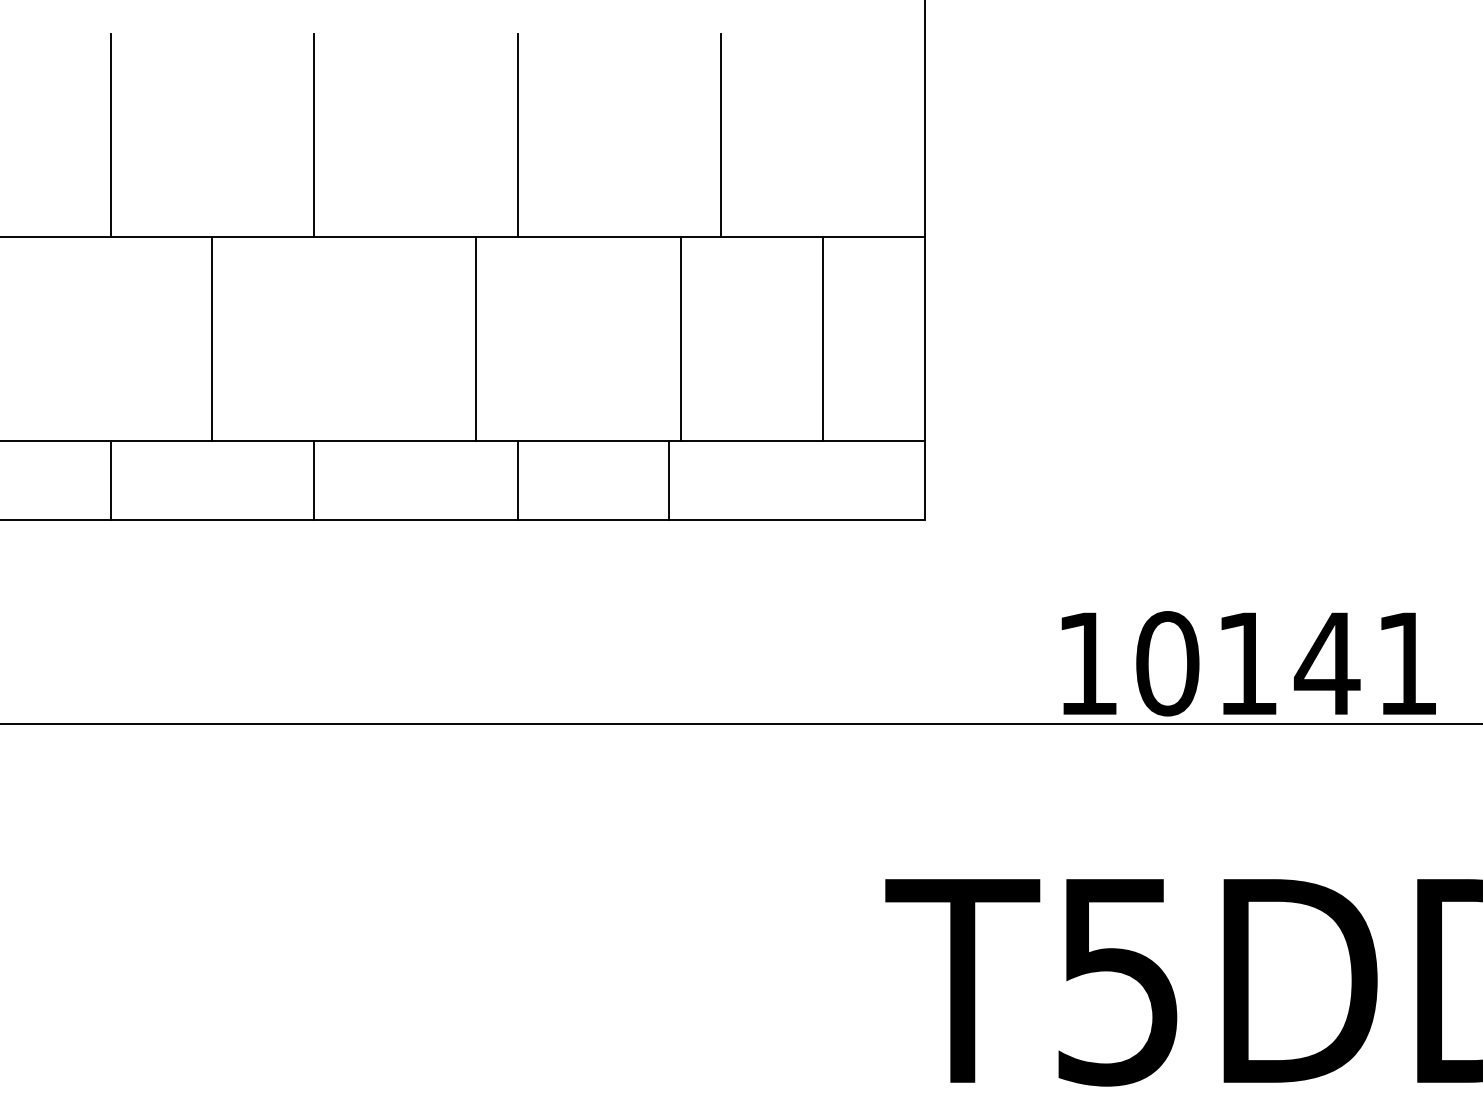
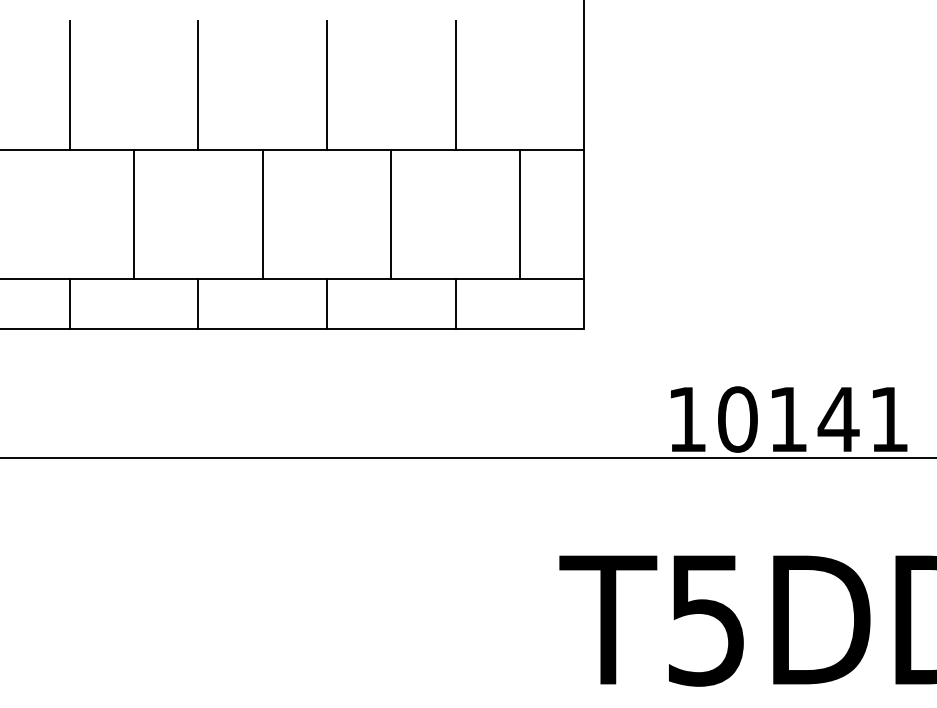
line: (475, 339) -> (262, 214), moved
line: (681, 339) -> (391, 214), moved
line: (668, 480) -> (455, 303), moved

